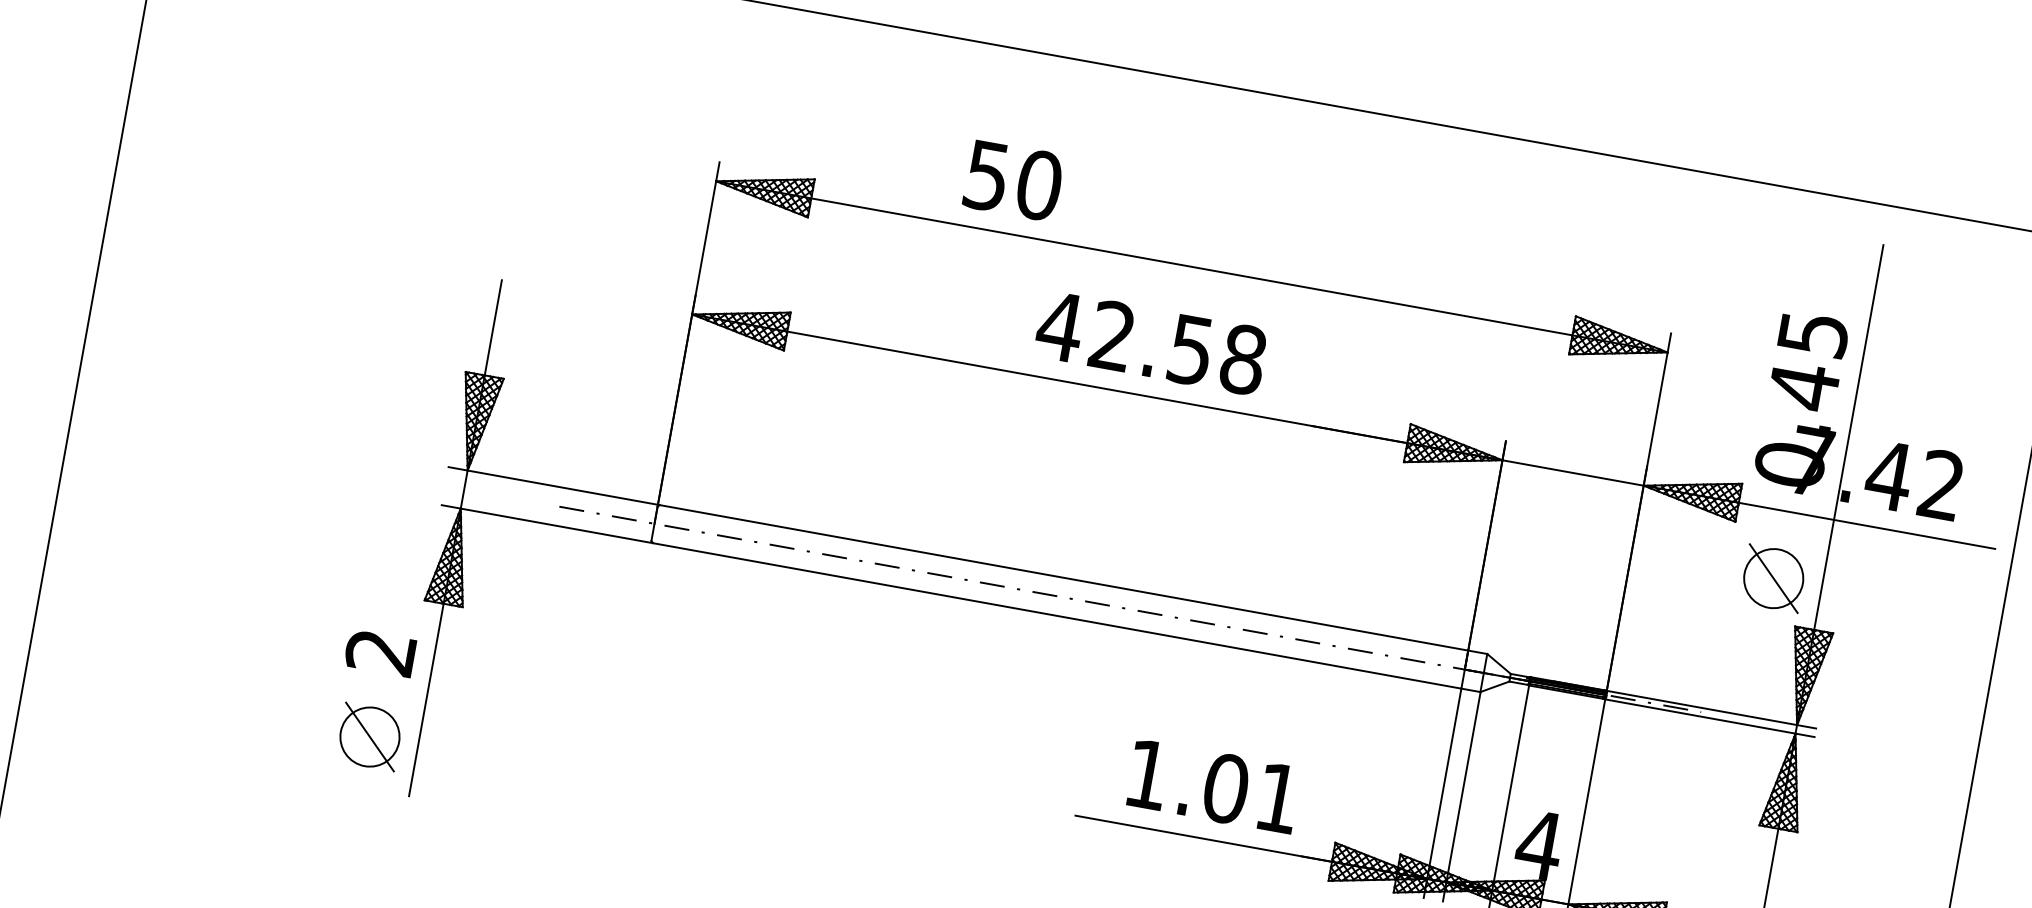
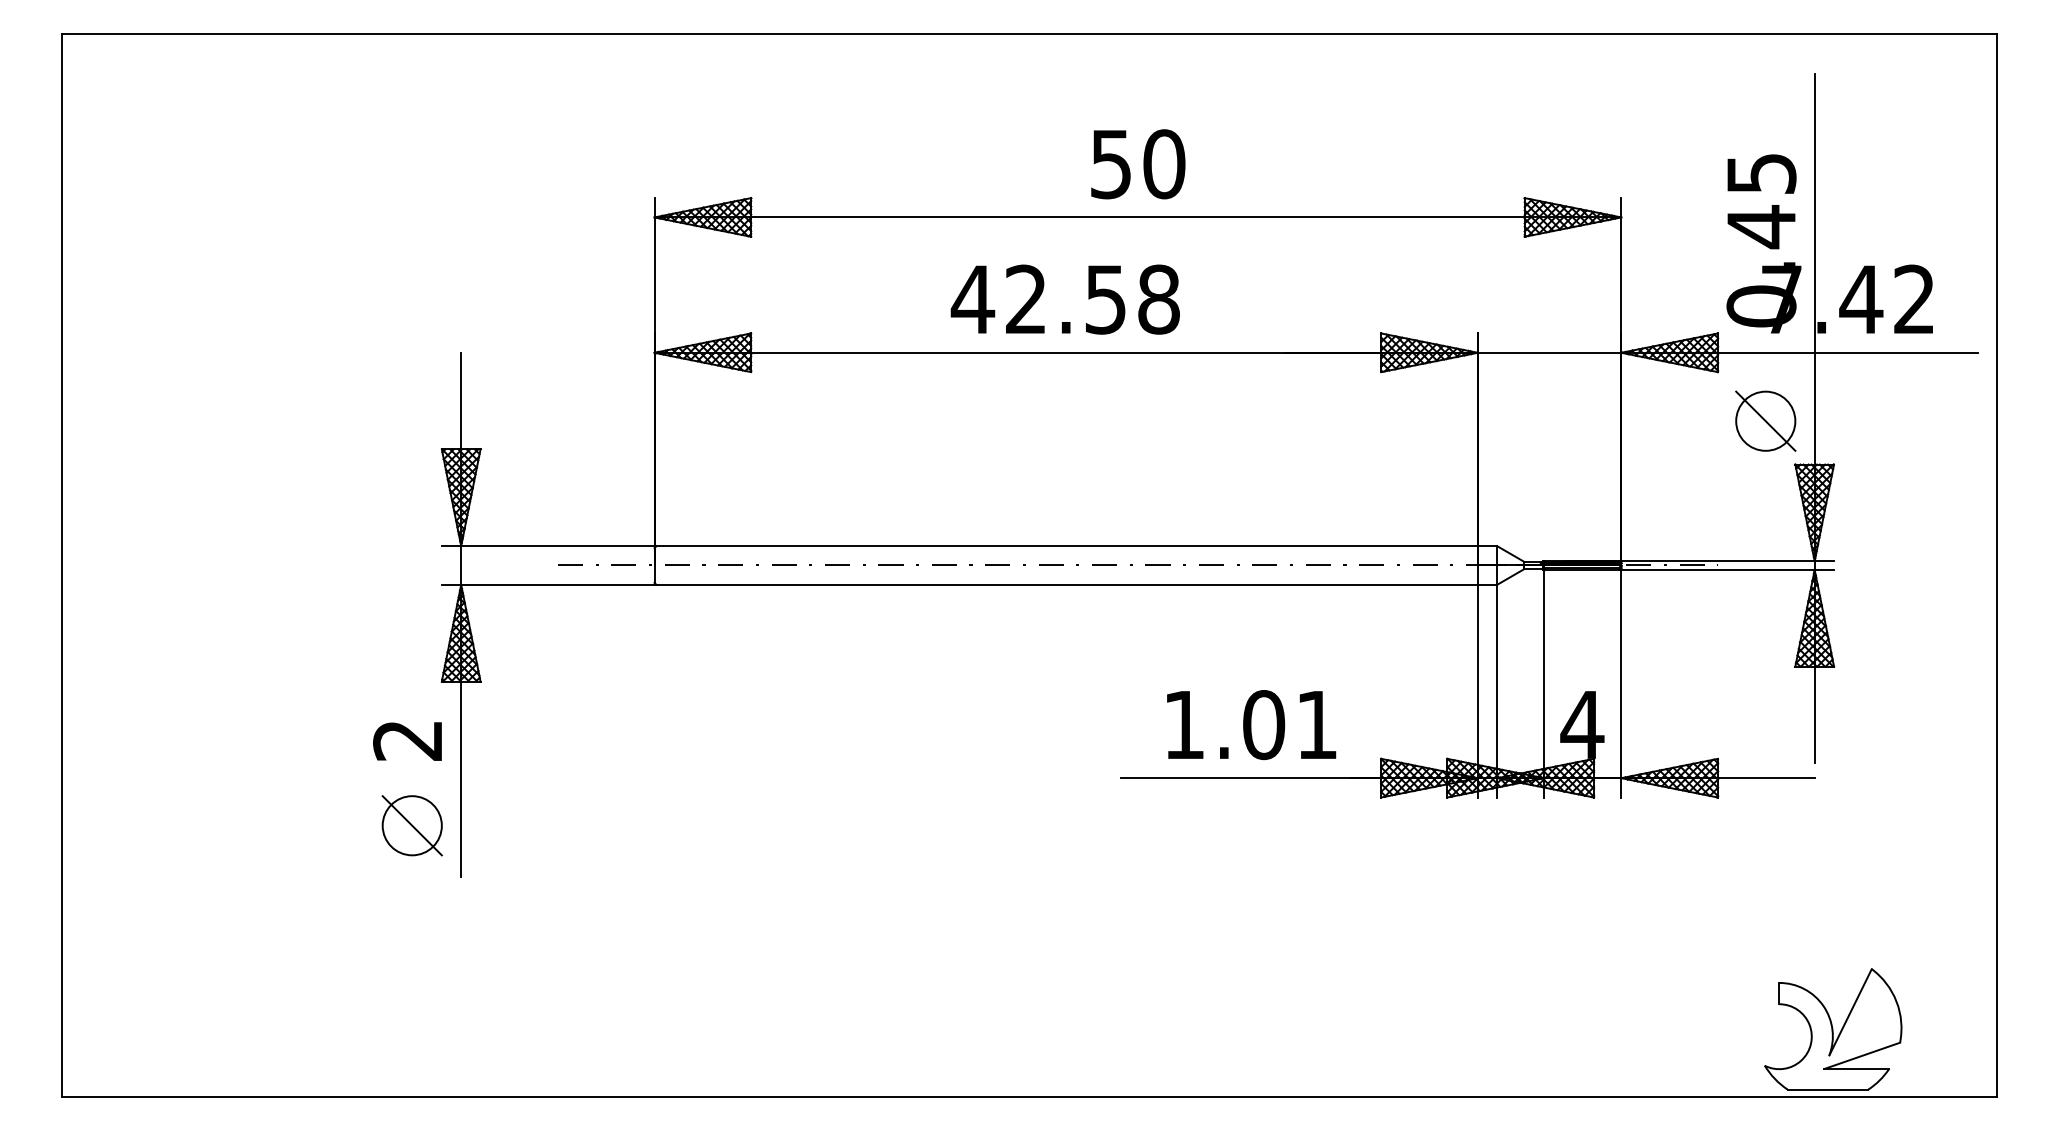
text: (1013, 181) -> (1138, 164), moved
text: (1150, 342) -> (1064, 299), moved

